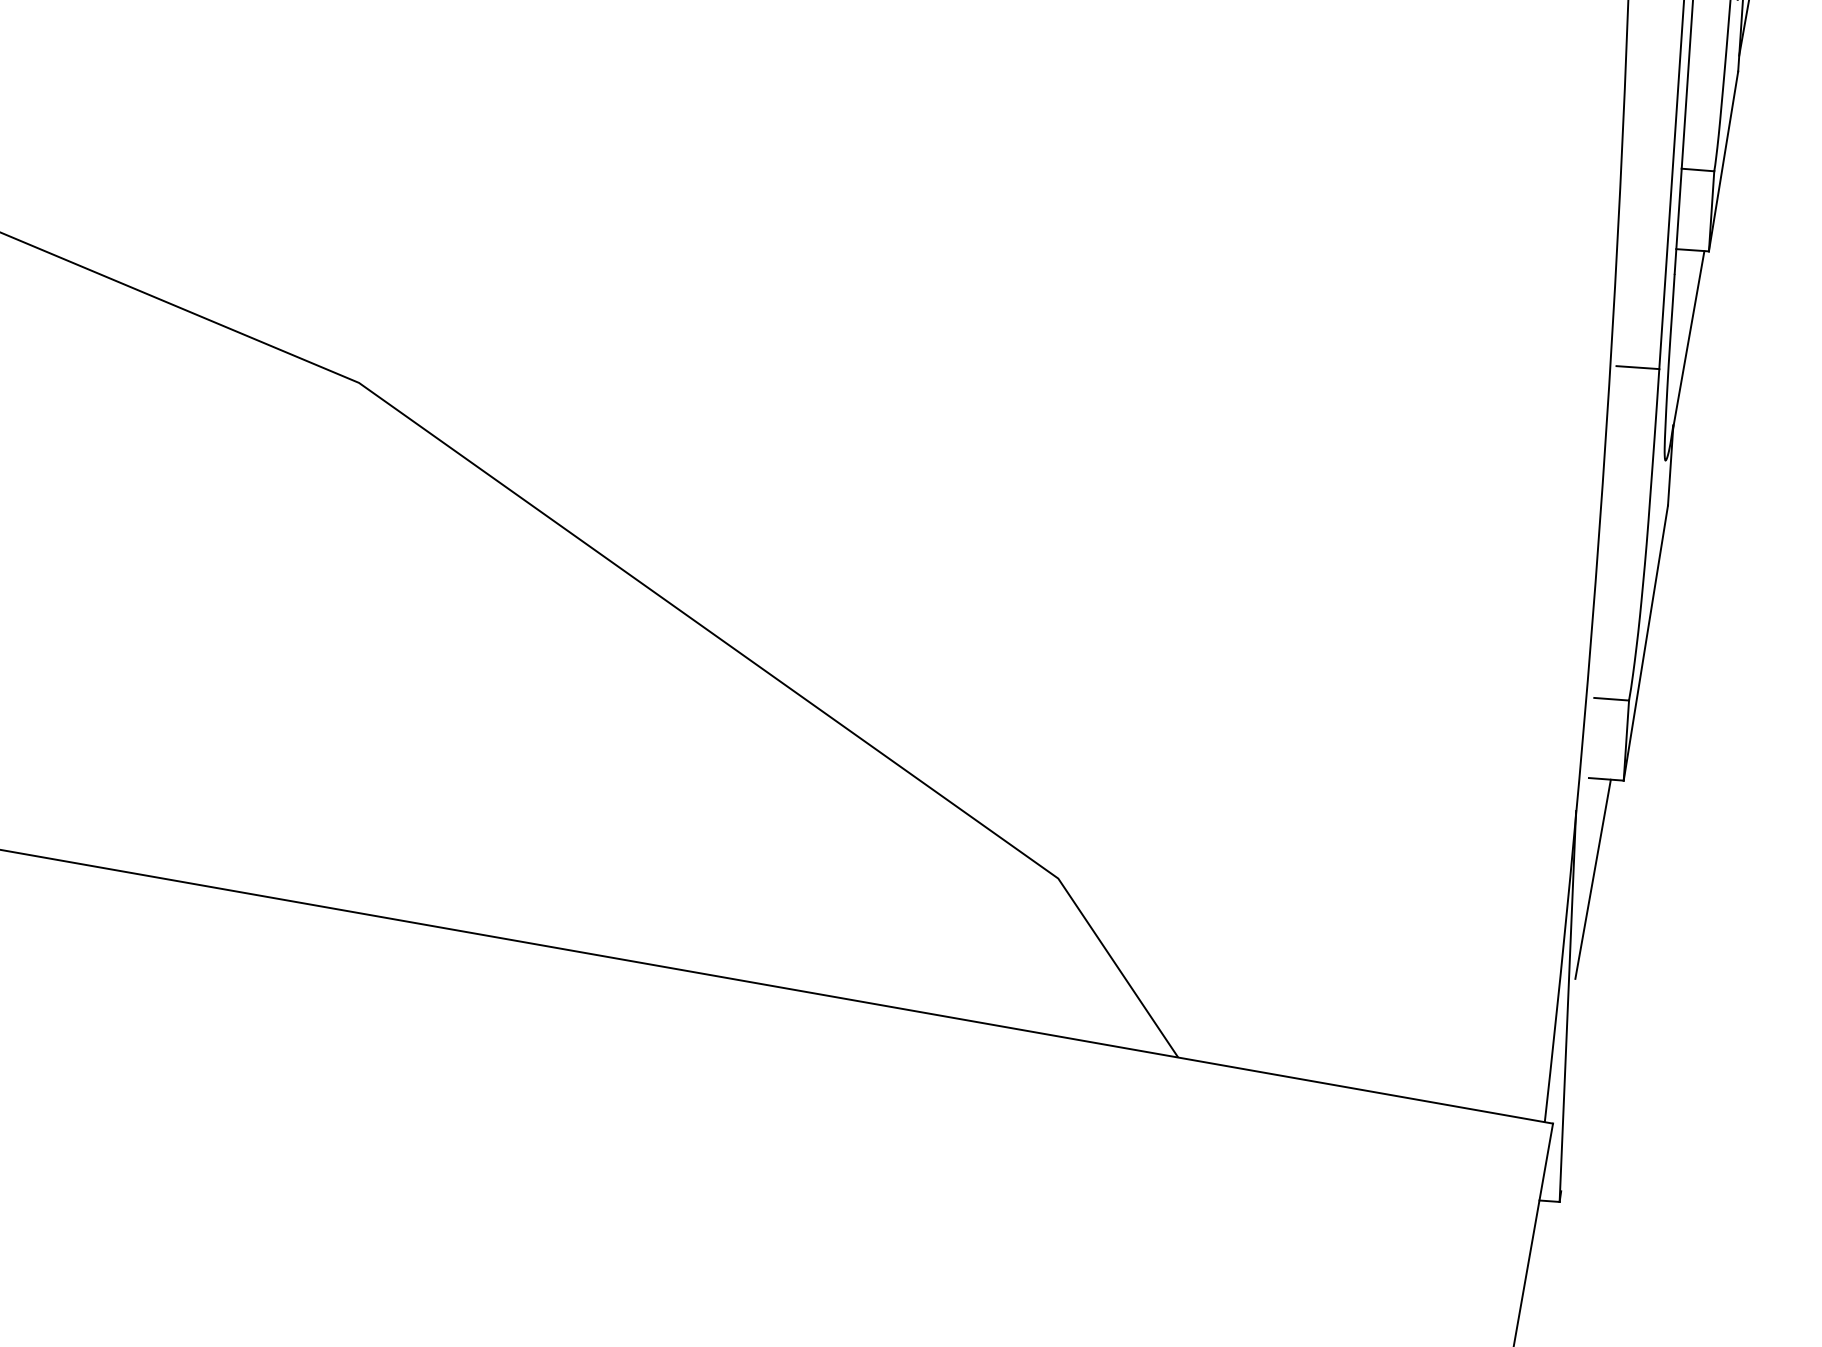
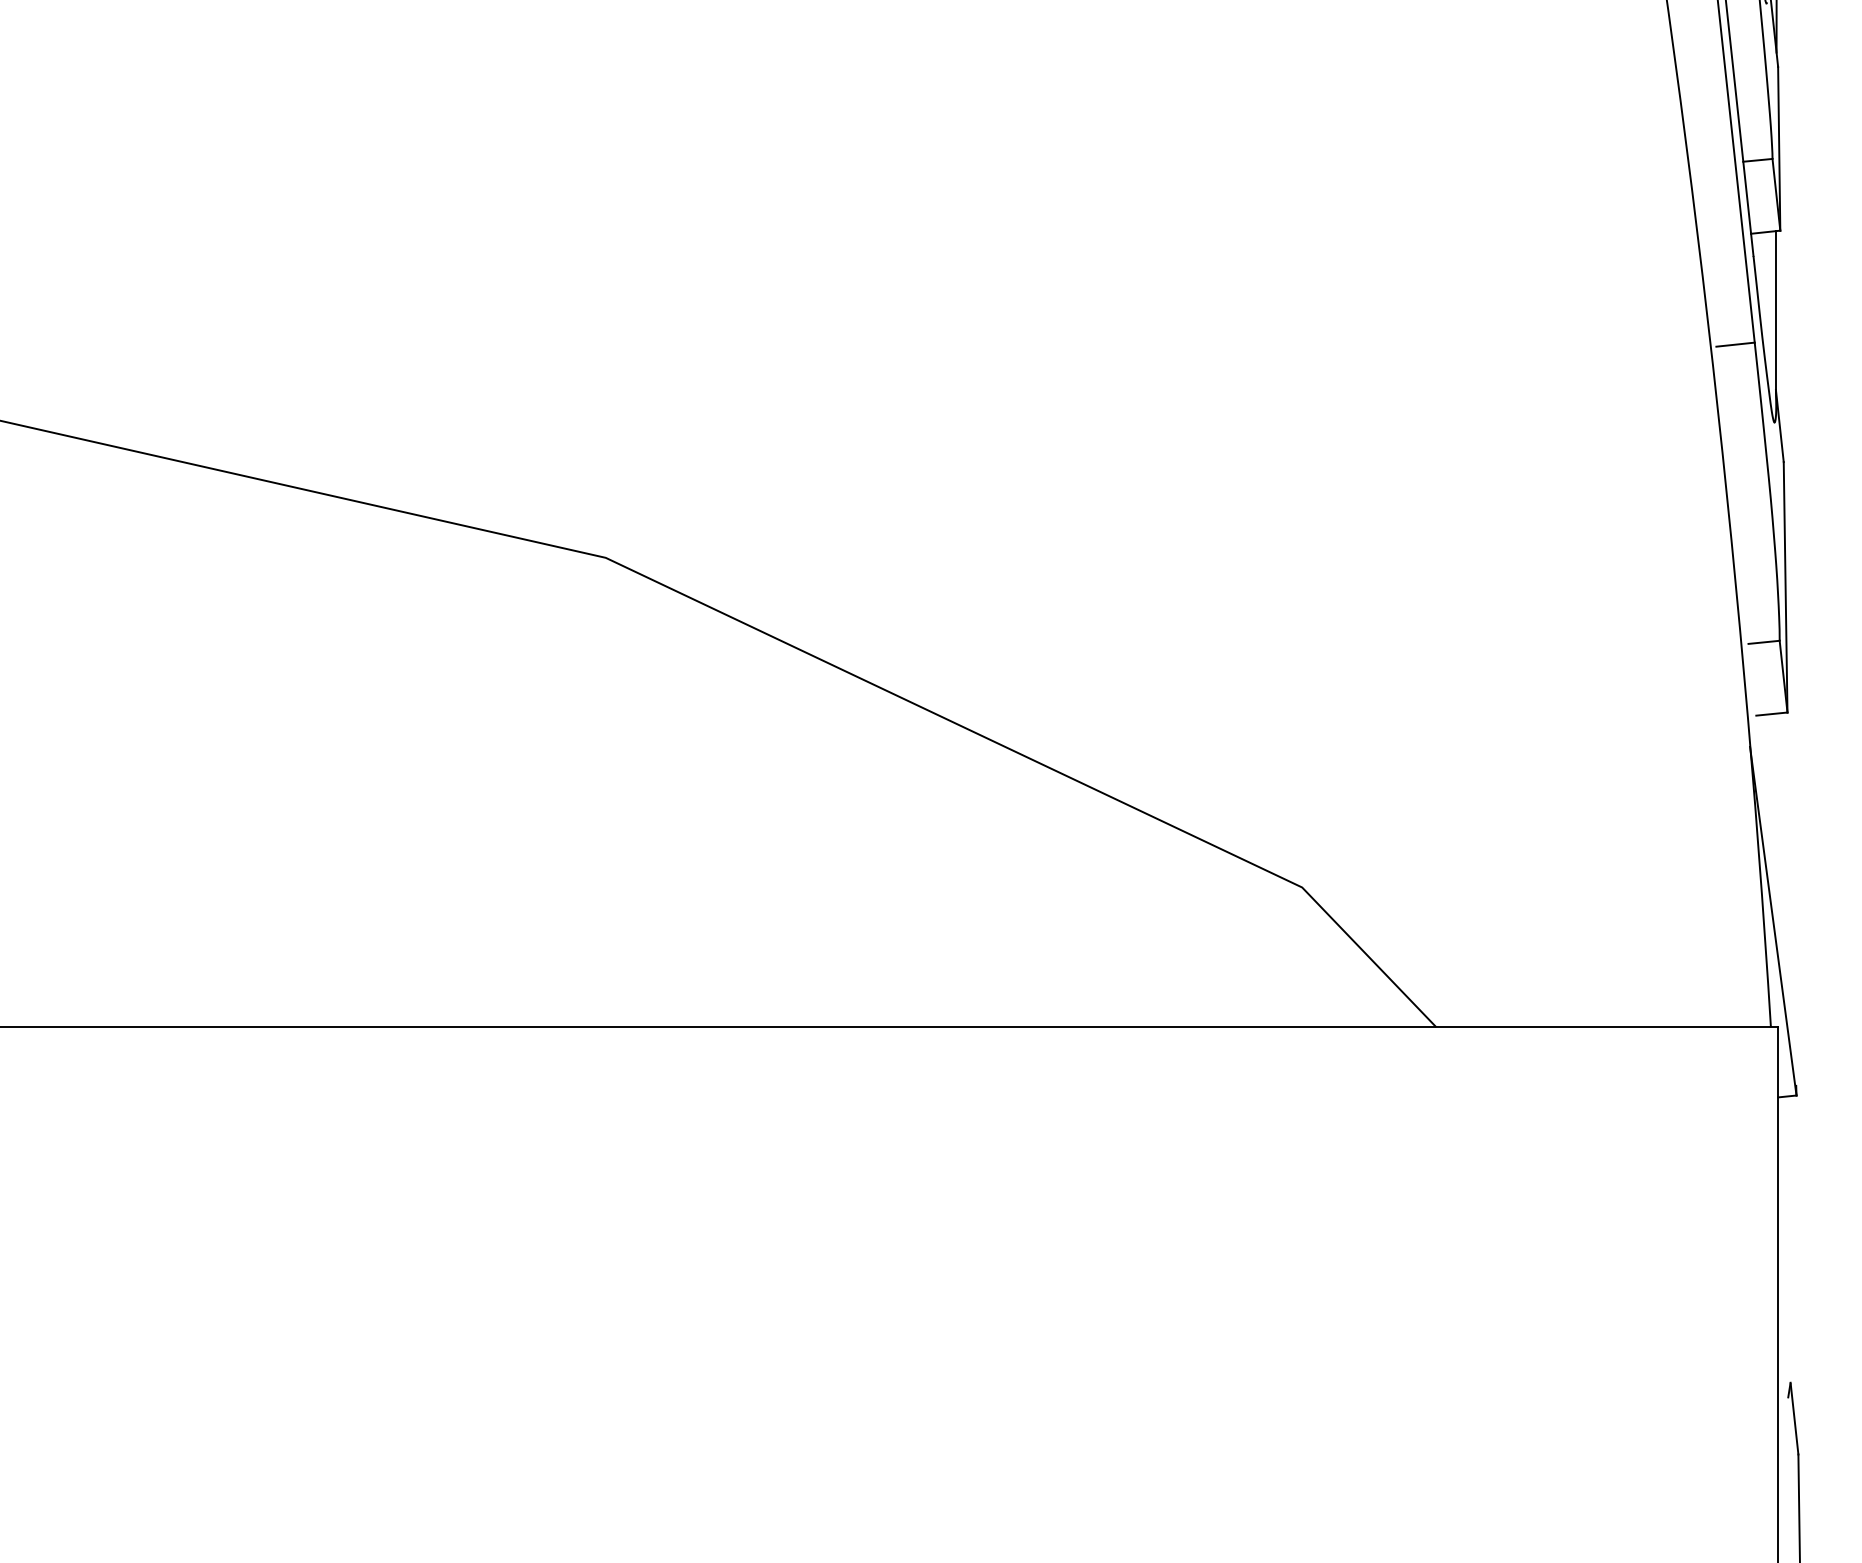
line: (1592, 879) -> (1775, 804), removed

